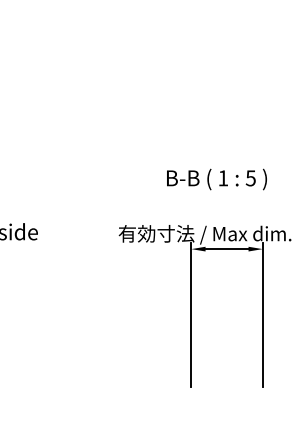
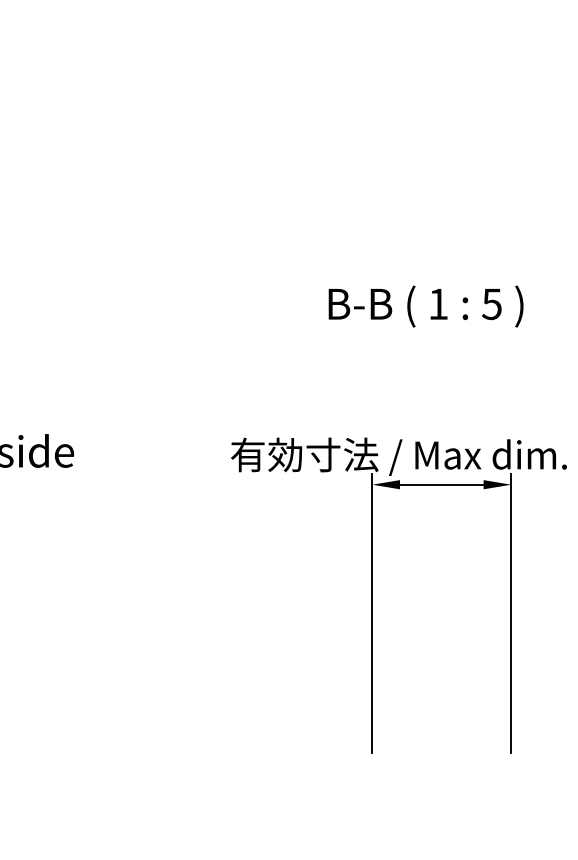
text: (216, 179) -> (425, 306), moved

